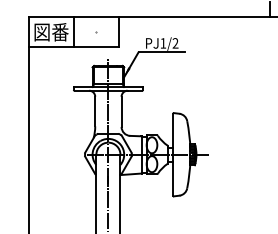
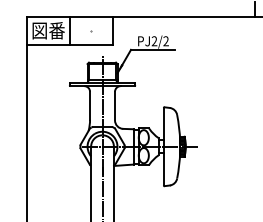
text: (163, 43) -> (154, 41), PJ1/2 -> PJ2/2

